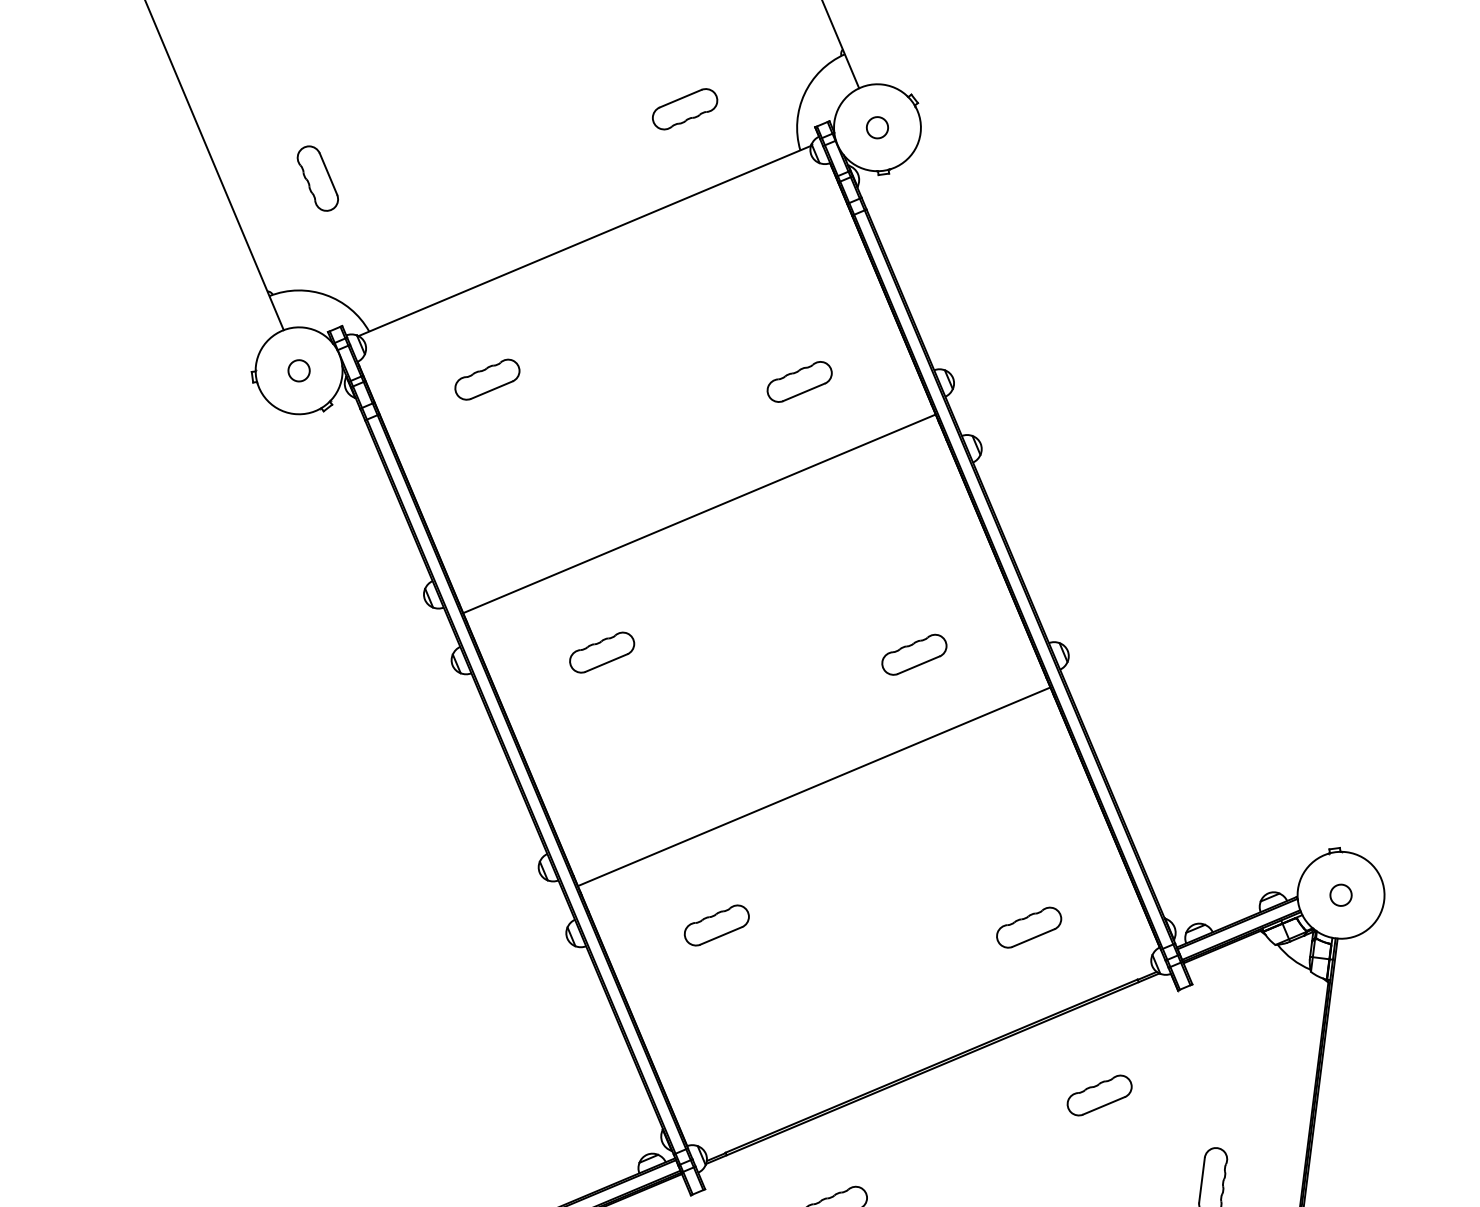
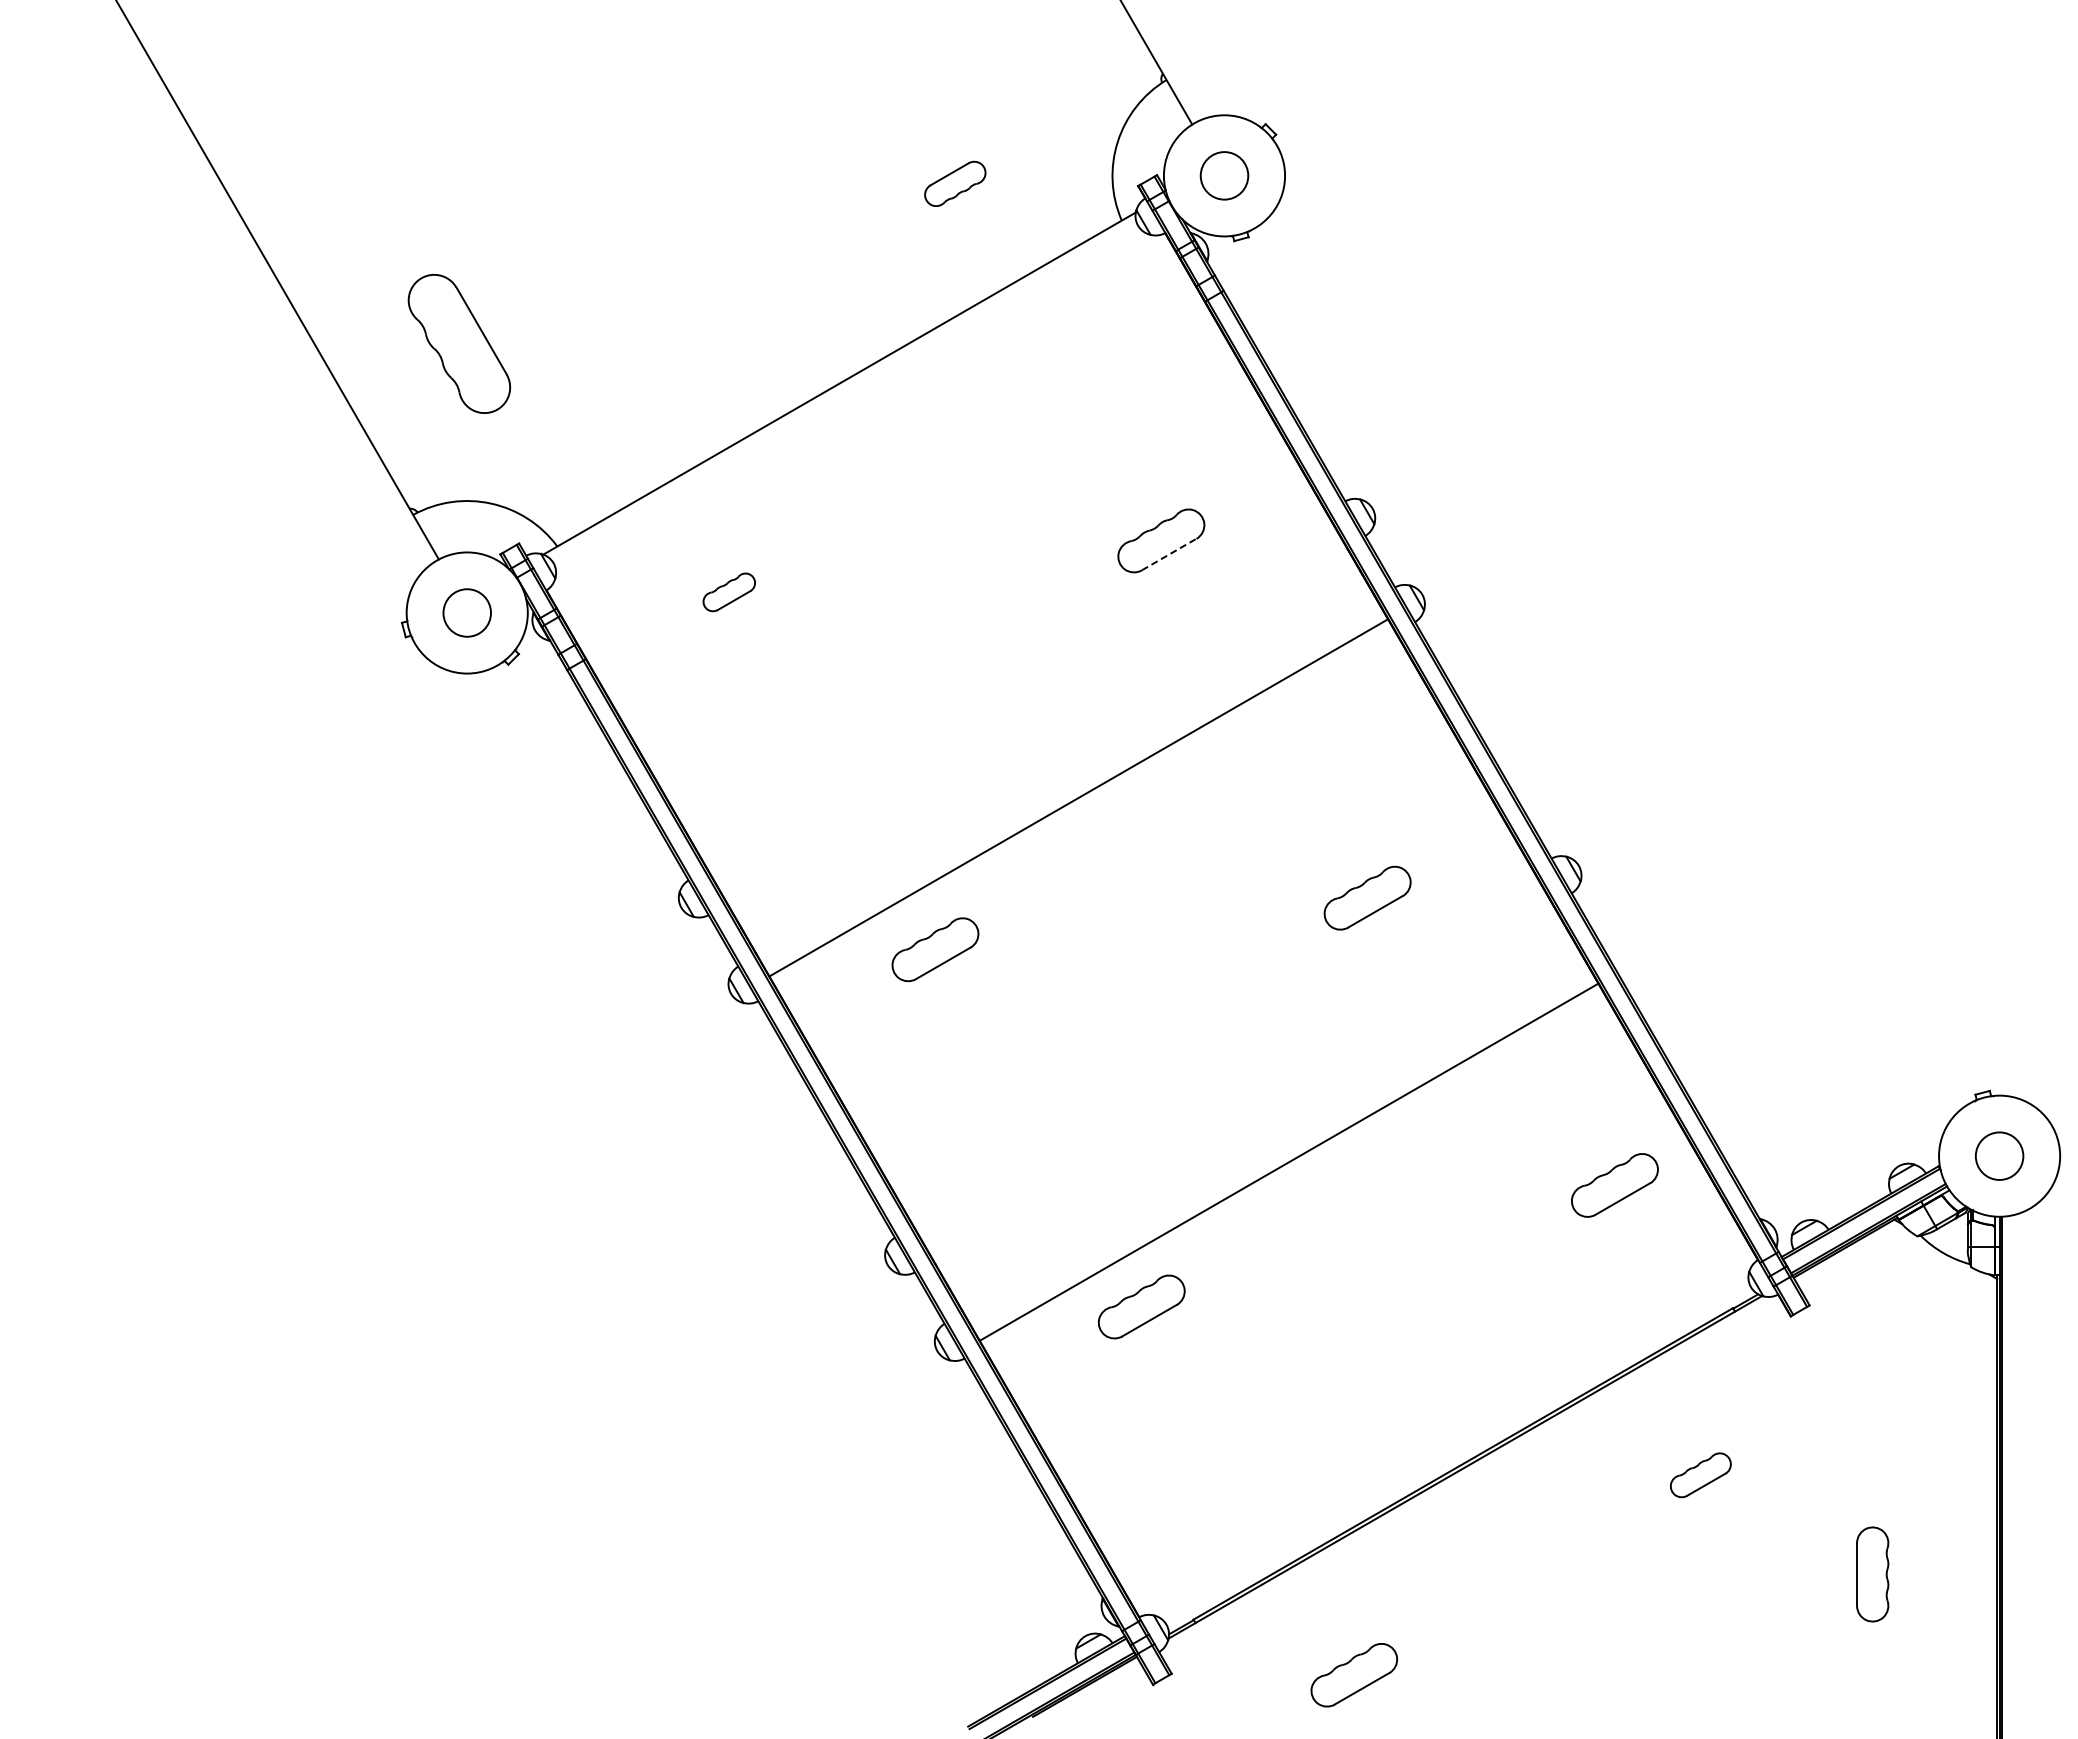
part: (685, 108) -> (955, 183), size x0.7
circle: (877, 127) -> (1224, 175), size x1.6
part: (317, 178) -> (459, 343), size x1.6
circle: (299, 370) -> (467, 612), size x1.6
part: (487, 379) -> (729, 592), size x0.6
line: (804, 392) -> (1169, 554), solid -> dashed
line: (699, 513) -> (1078, 797), moved
line: (813, 786) -> (1288, 1161), moved
circle: (1340, 895) -> (1999, 1156), size x1.6
part: (1028, 927) -> (1614, 1185), moved
part: (1099, 1095) -> (1700, 1475), size x0.7

